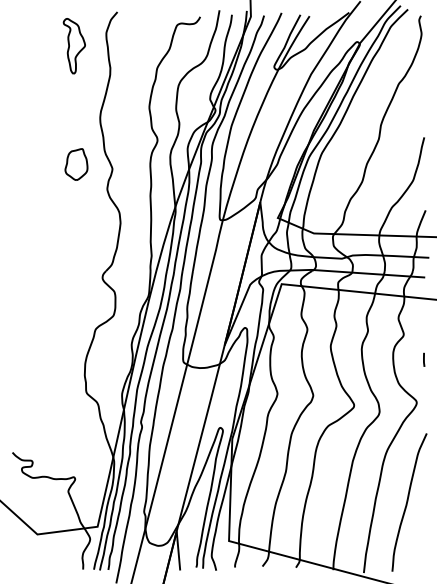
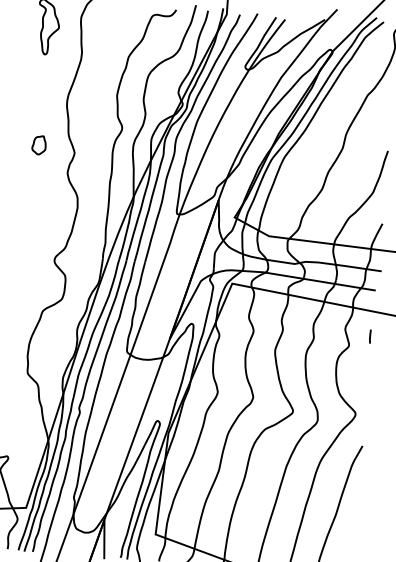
part: (76, 164) -> (39, 145), size x0.6
line: (424, 359) -> (370, 336), moved

